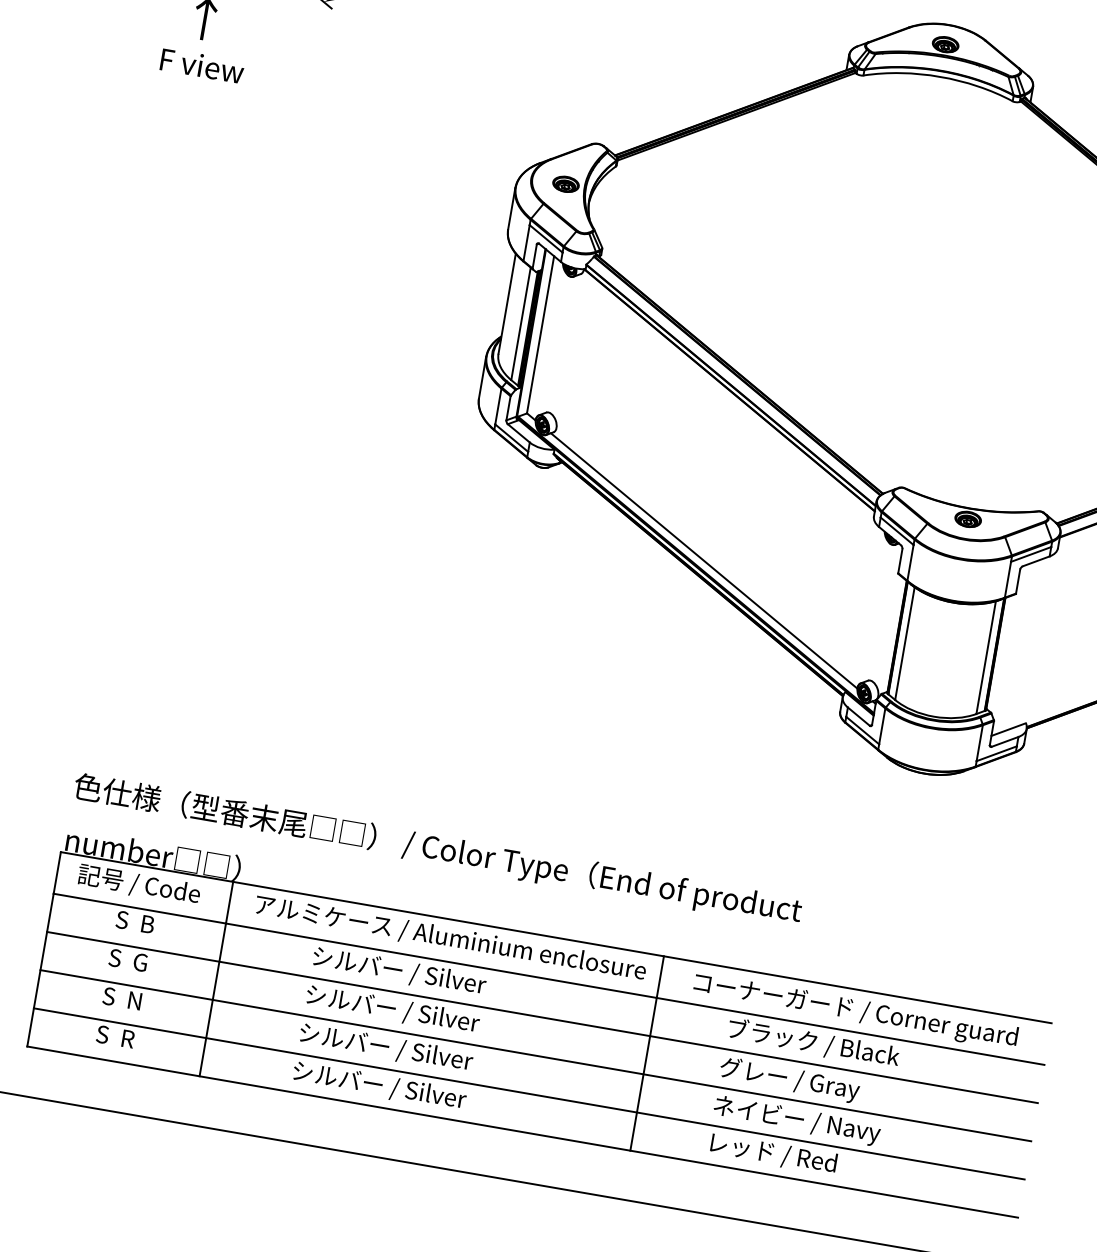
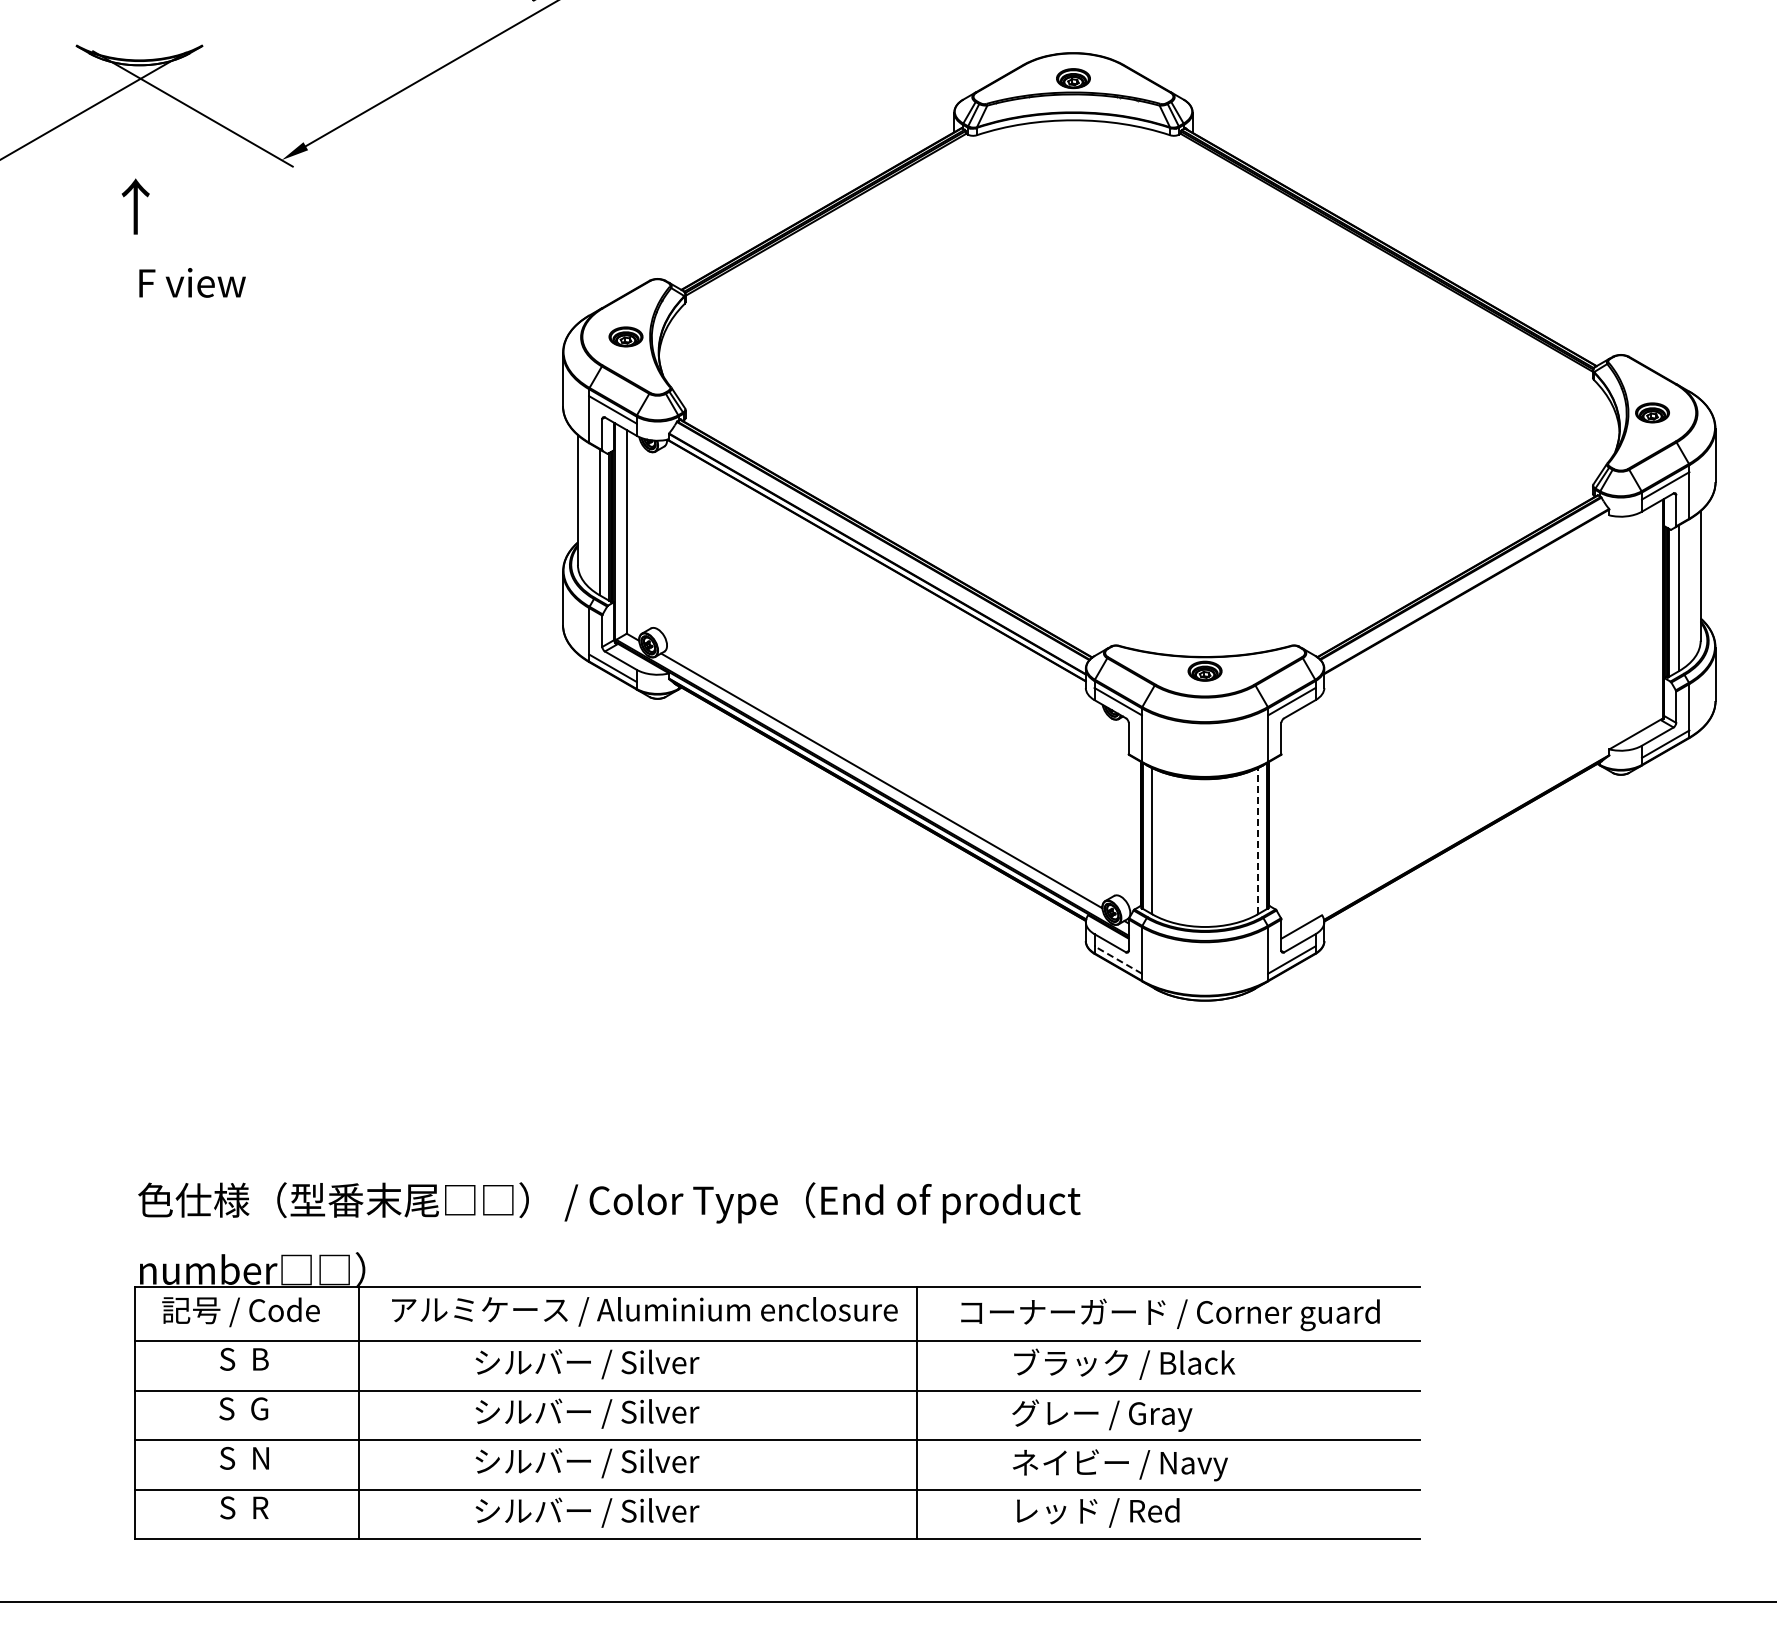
text: (202, 65) -> (192, 282), moved
line: (986, 656) -> (1257, 840), solid -> dashed
line: (862, 730) -> (1117, 959), solid -> dashed

